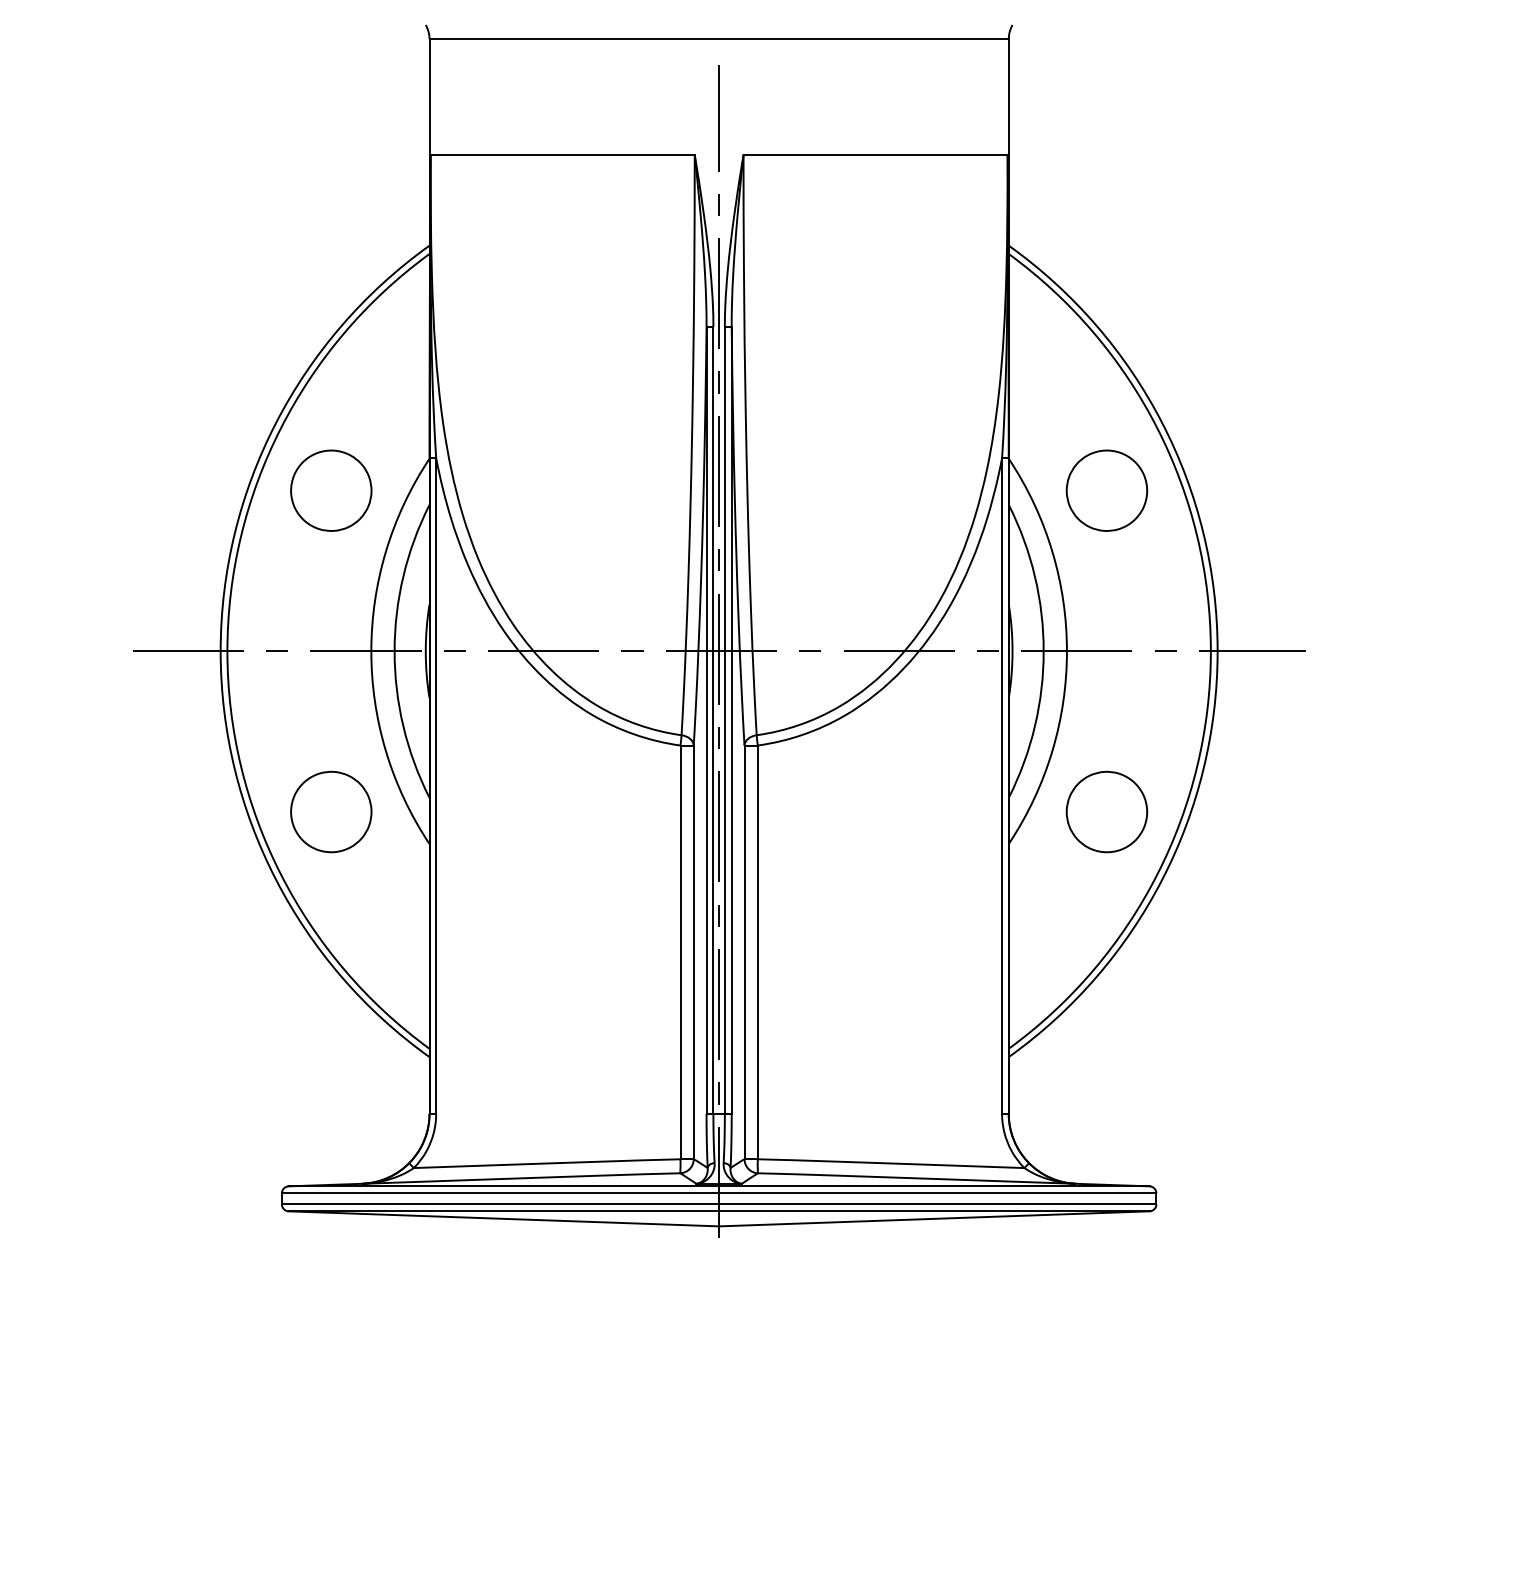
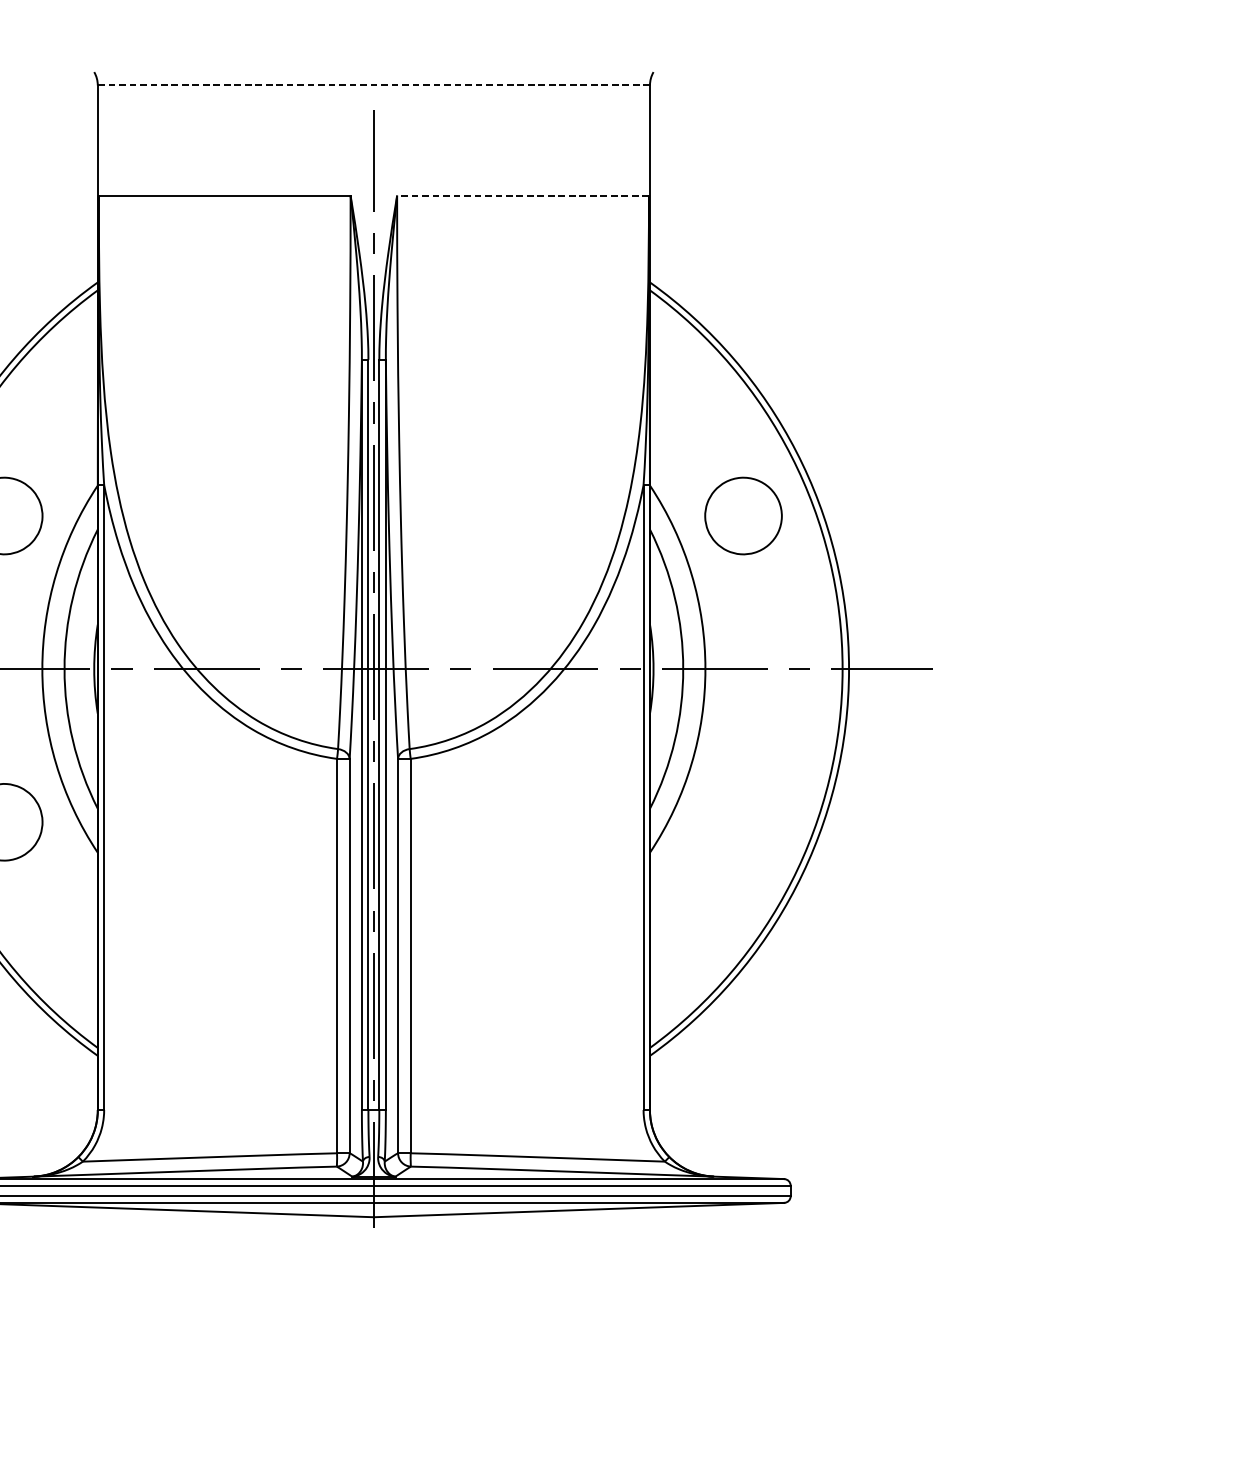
line: (719, 39) -> (374, 85), solid -> dashed
line: (875, 154) -> (522, 195), solid -> dashed
part: (1106, 811) -> (743, 821), removed

